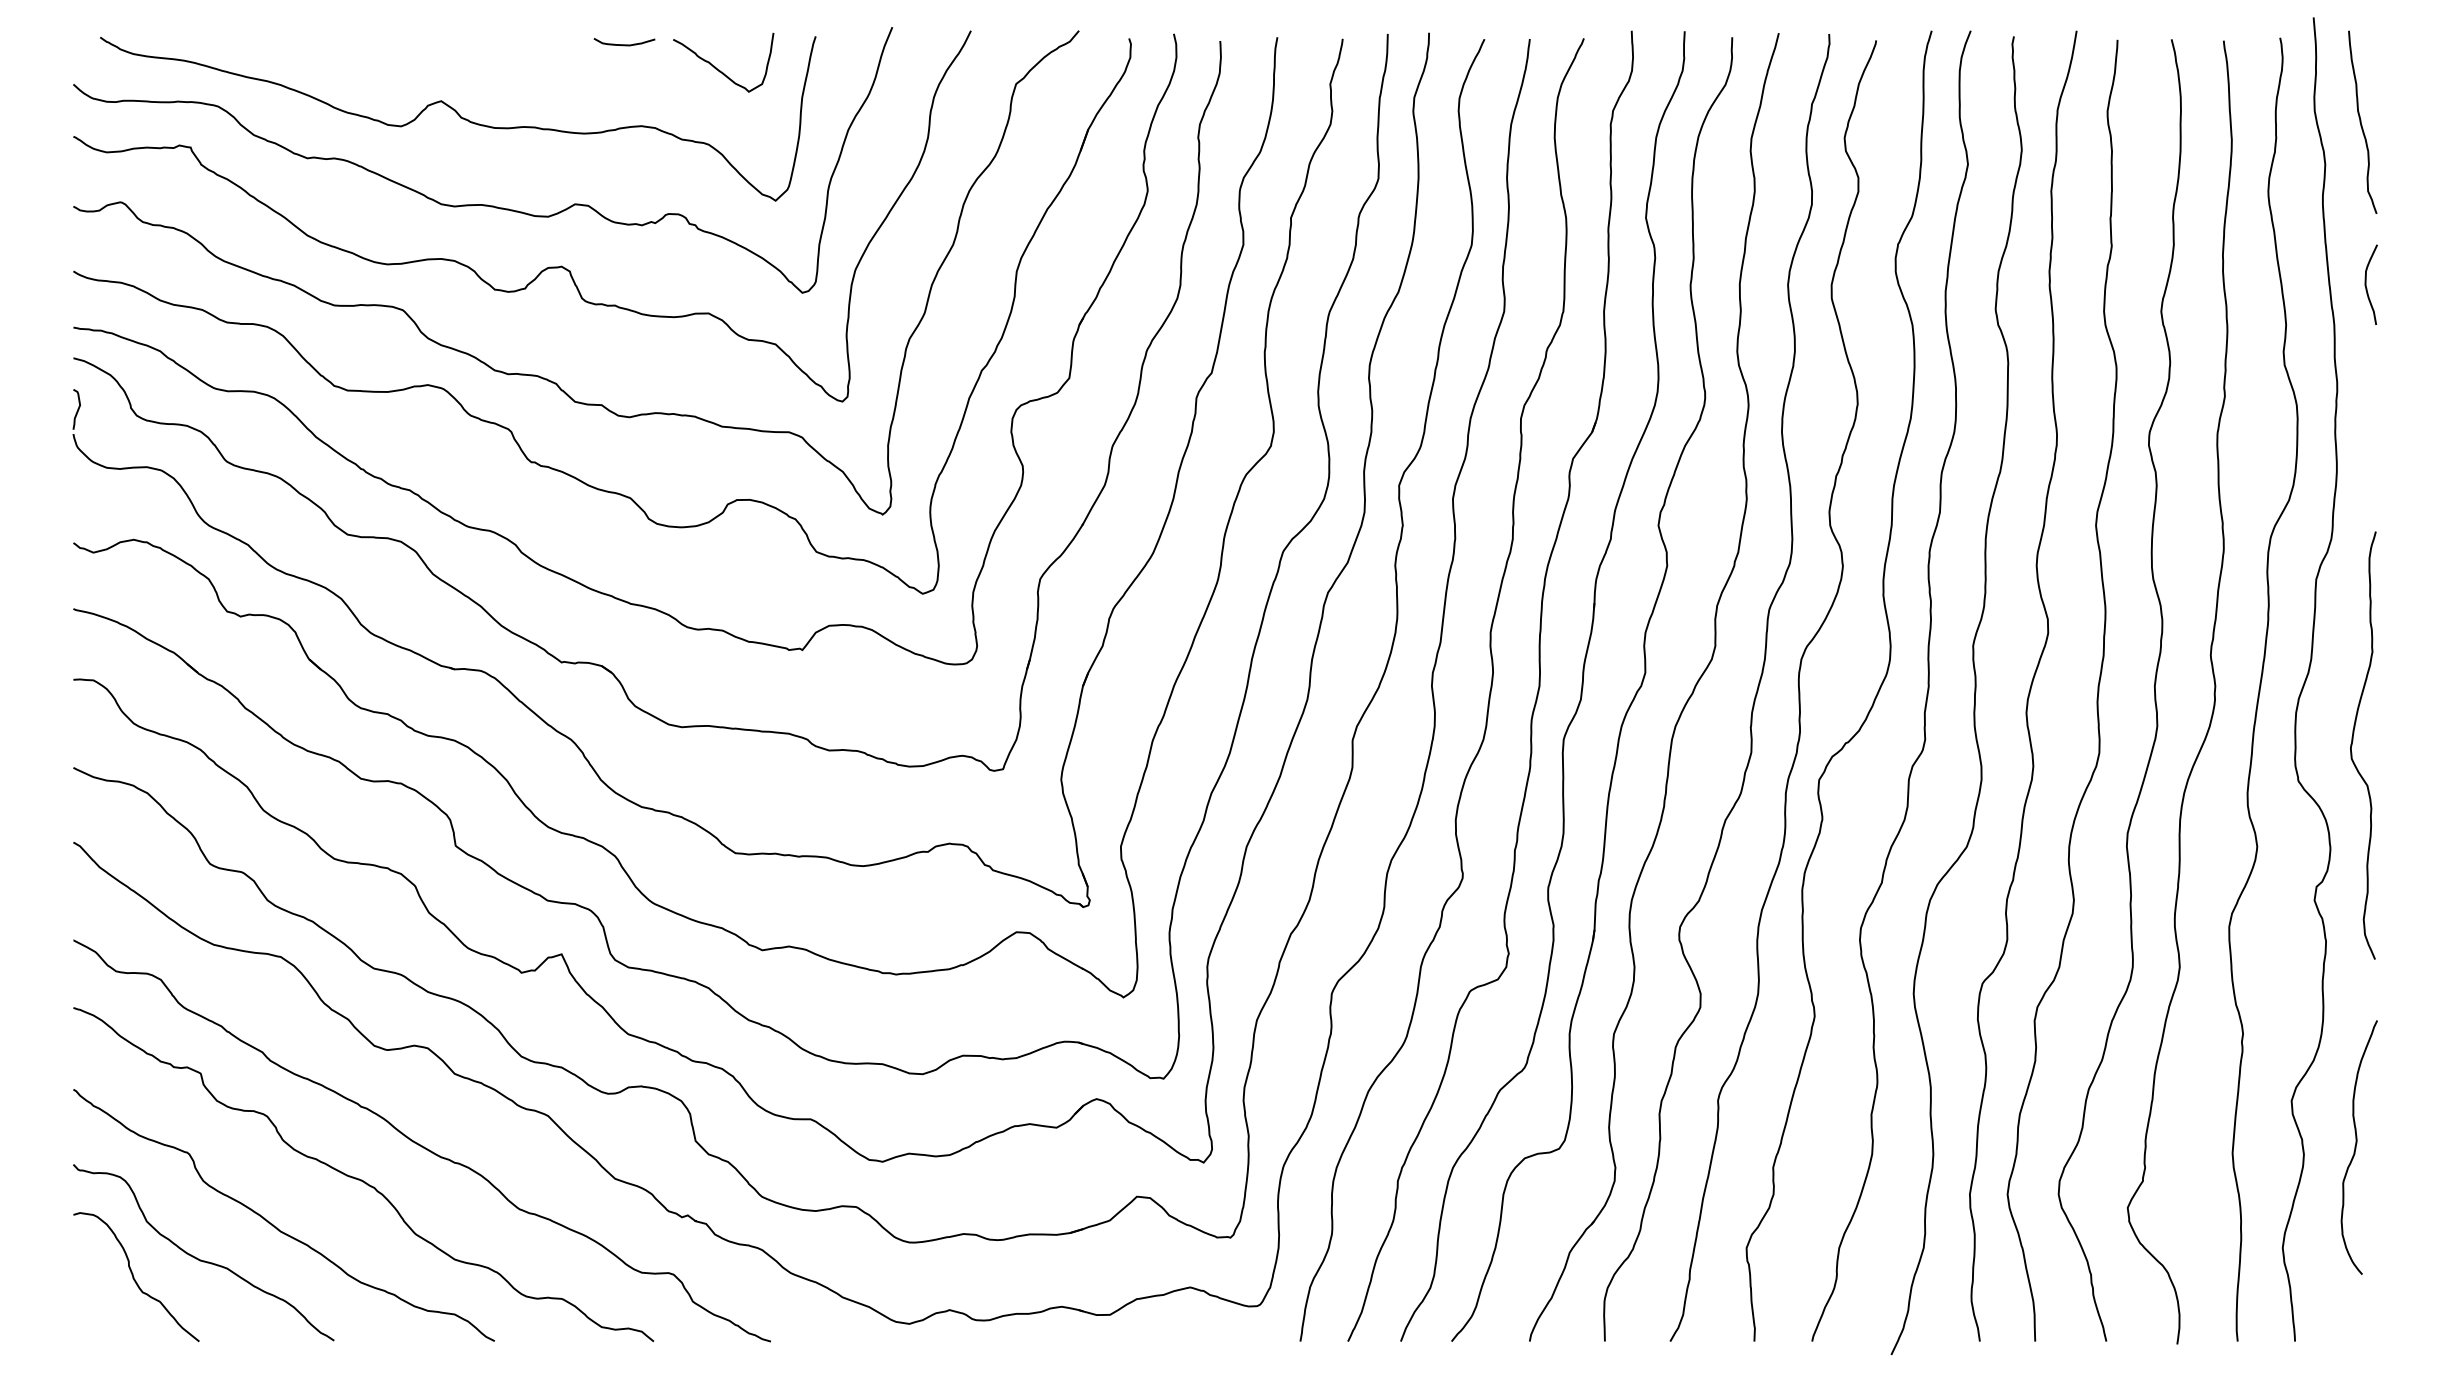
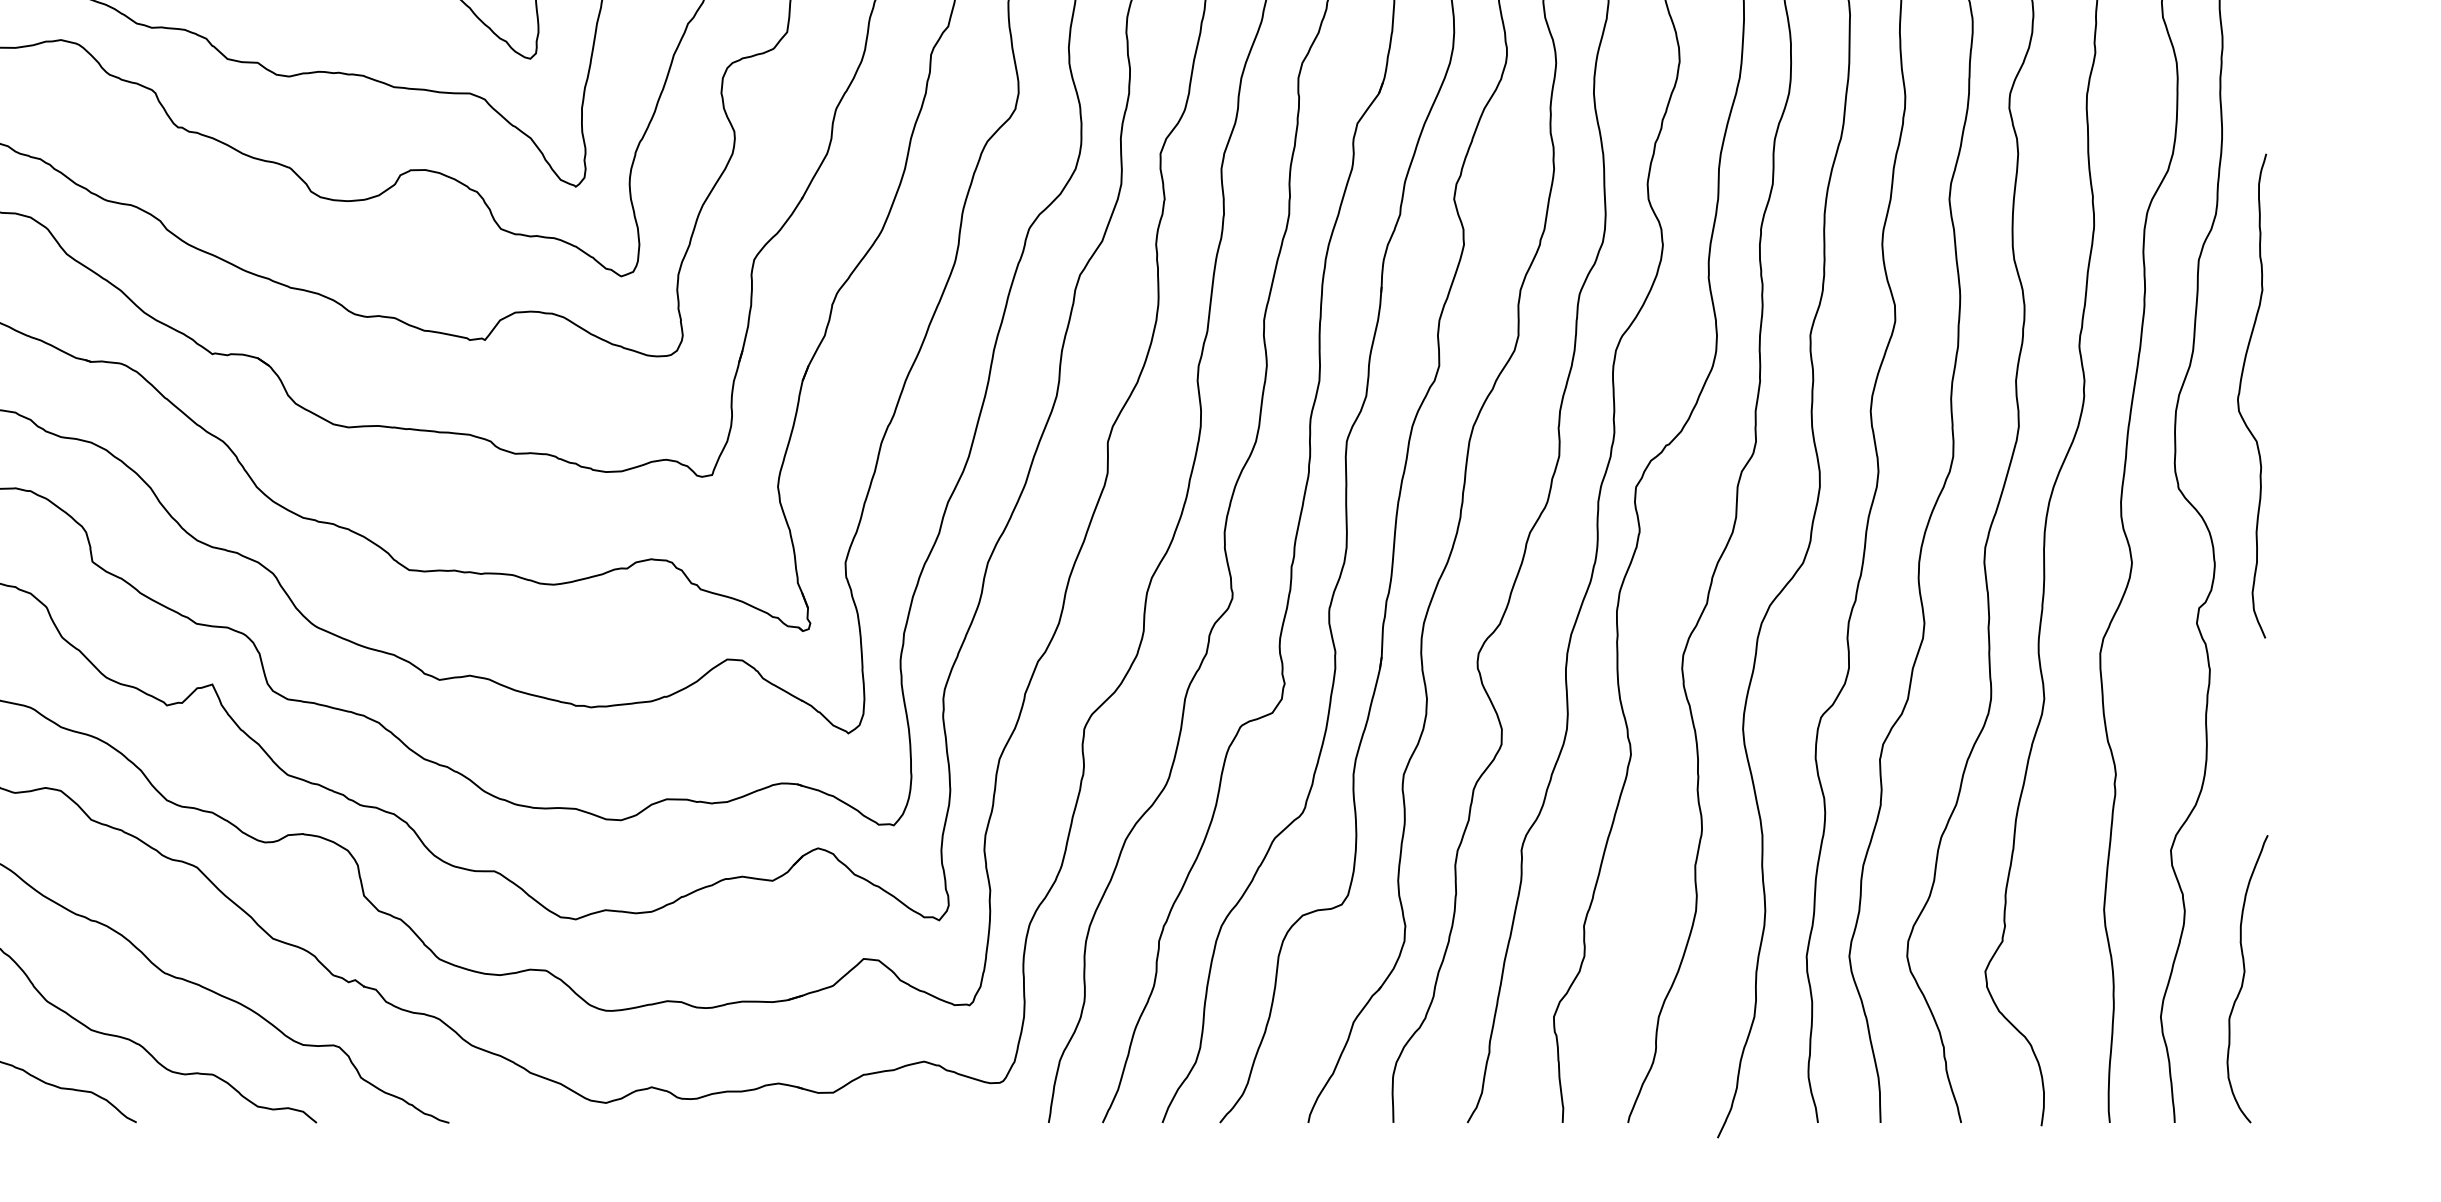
curve: (2353, 741) -> (2240, 391), moved
curve: (2356, 1147) -> (2244, 979), moved

